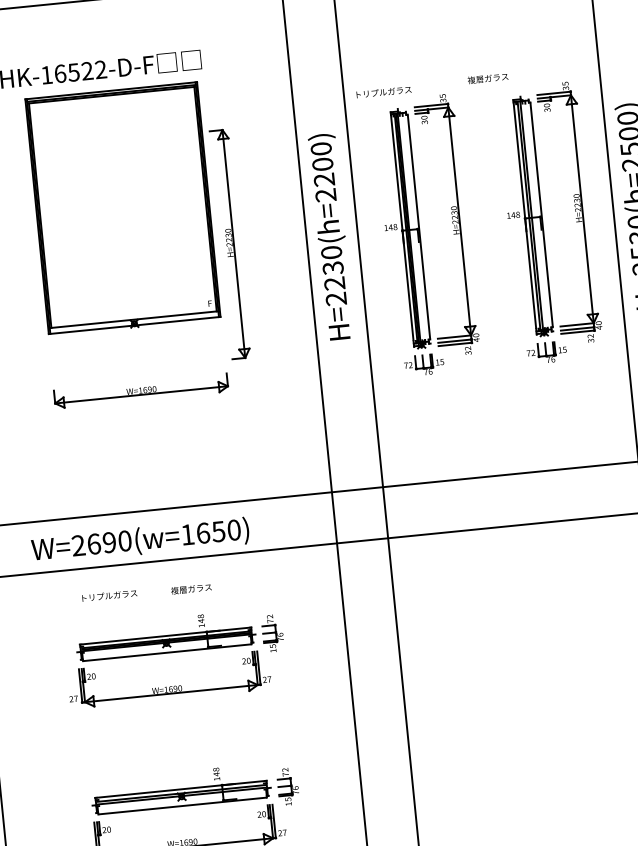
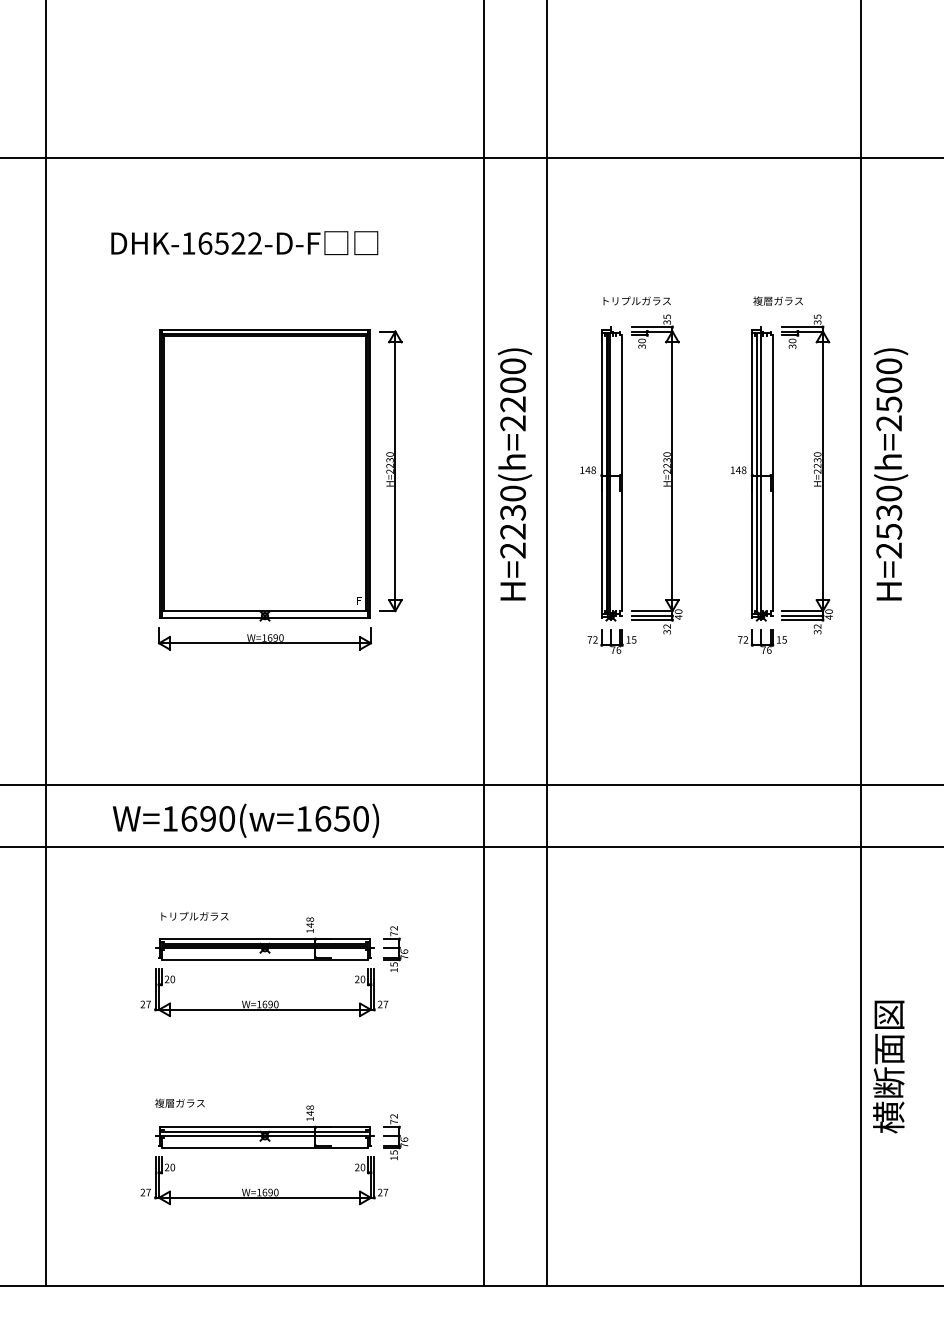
text: (487, 78) -> (777, 300), moved
text: (383, 91) -> (636, 300), moved
part: (122, 209) -> (264, 475), moved
text: (78, 545) -> (170, 818), W=2690(w=1650) -> W=1690(w=1650)
text: (190, 588) -> (179, 1102), moved
text: (109, 595) -> (194, 916), moved

